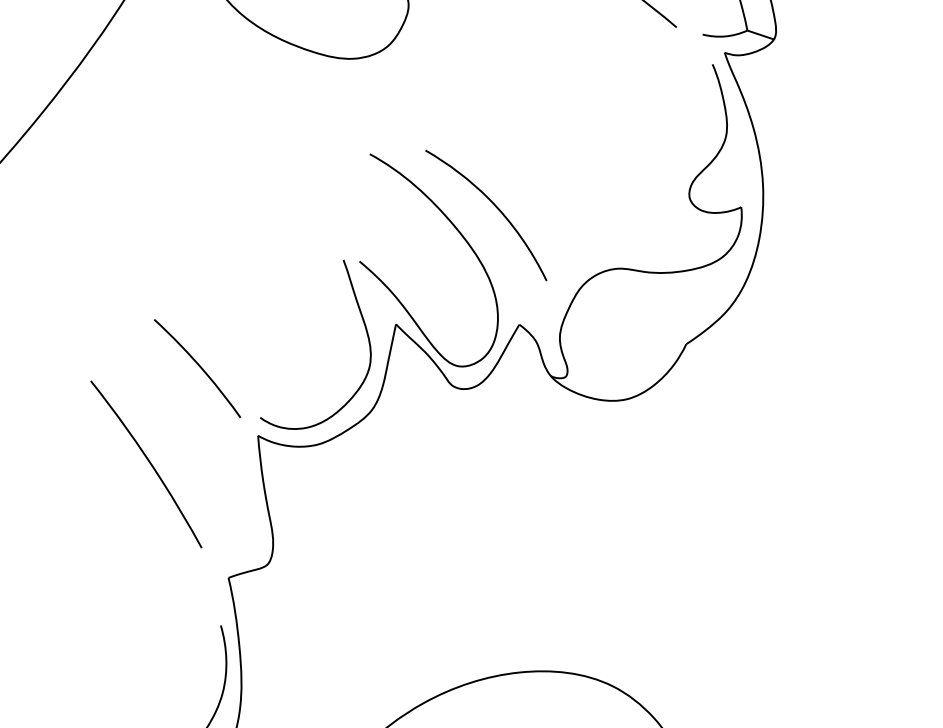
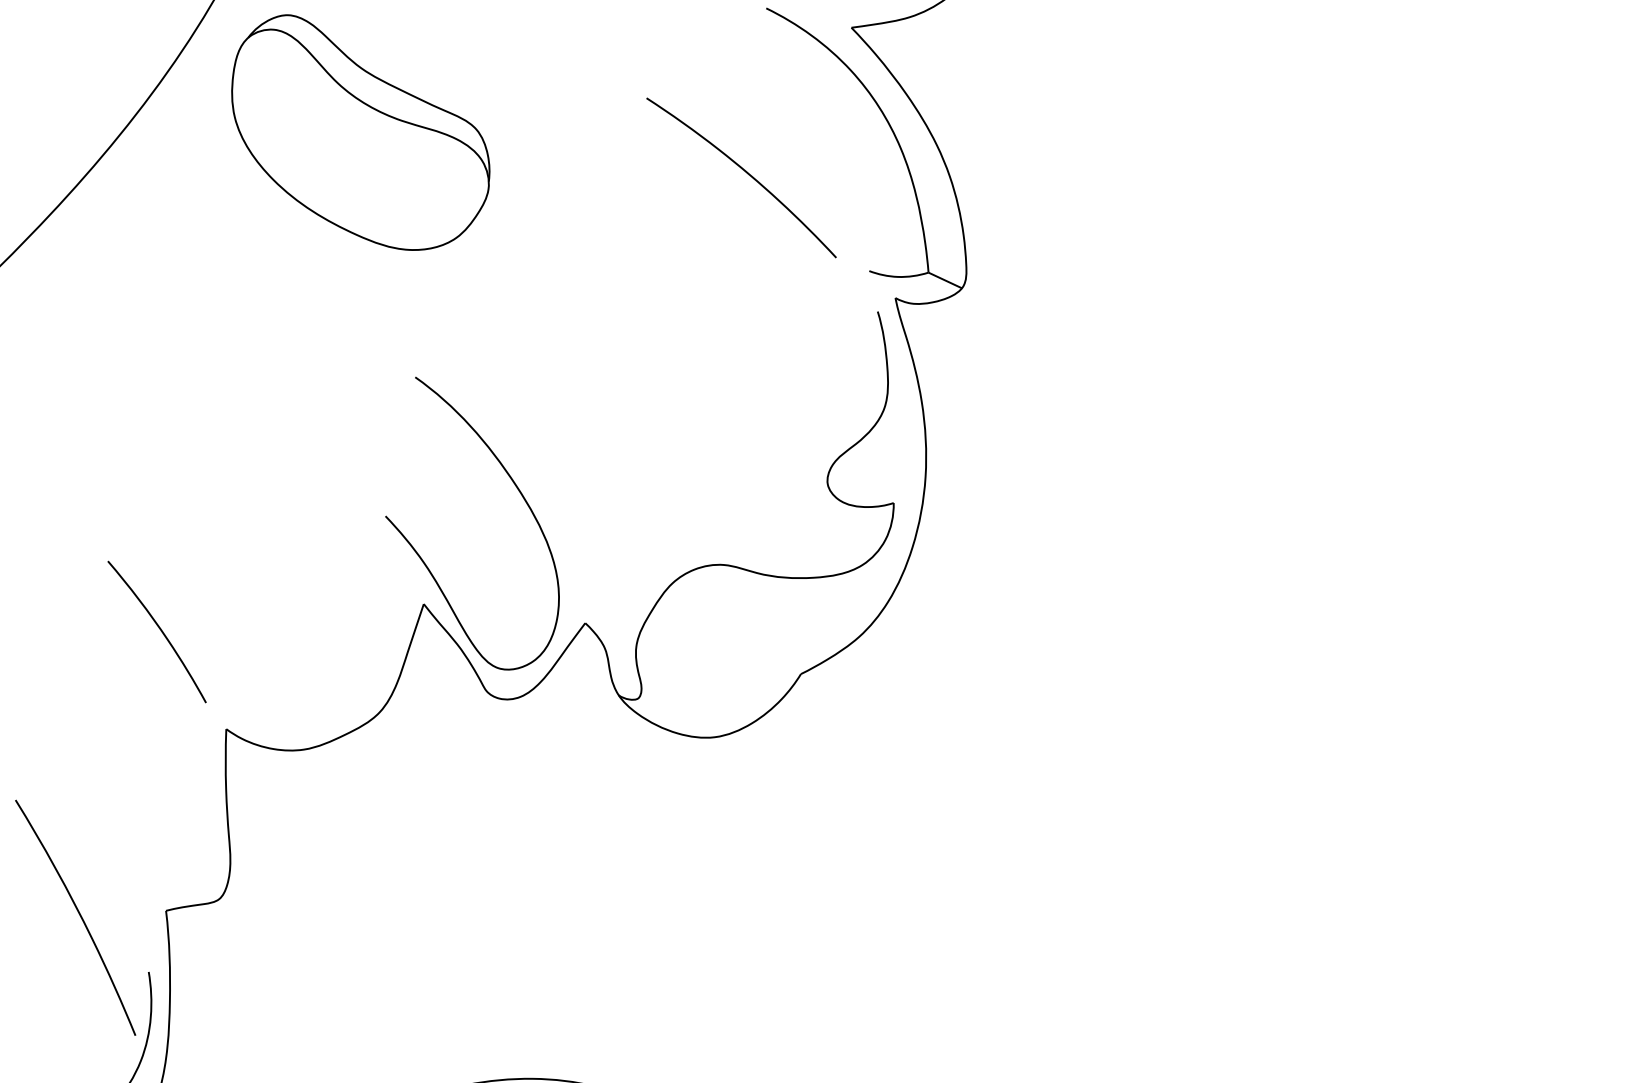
curve: (496, 207) -> (572, 466), removed
curve: (366, 331) -> (383, 609), removed
curve: (149, 462) -> (79, 915), moved

